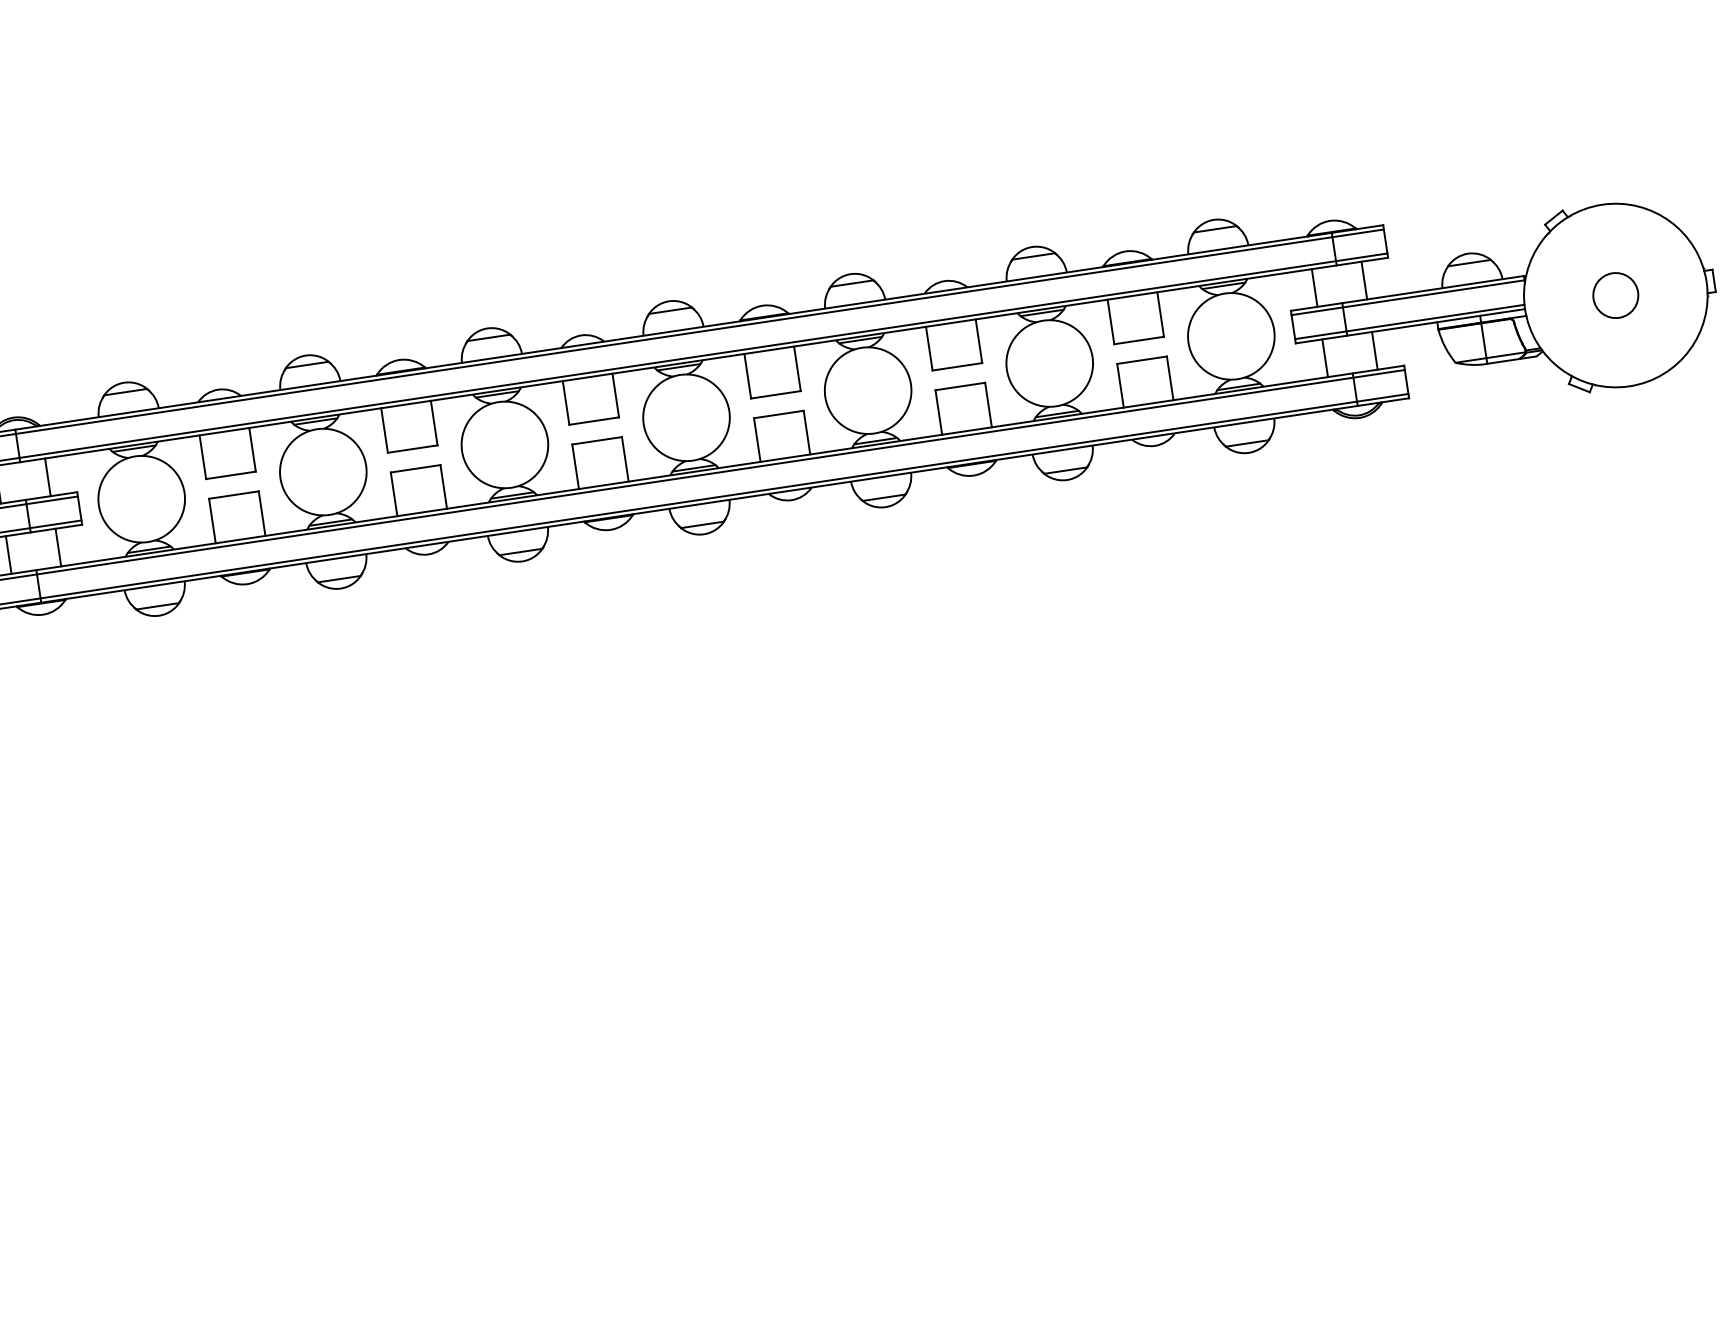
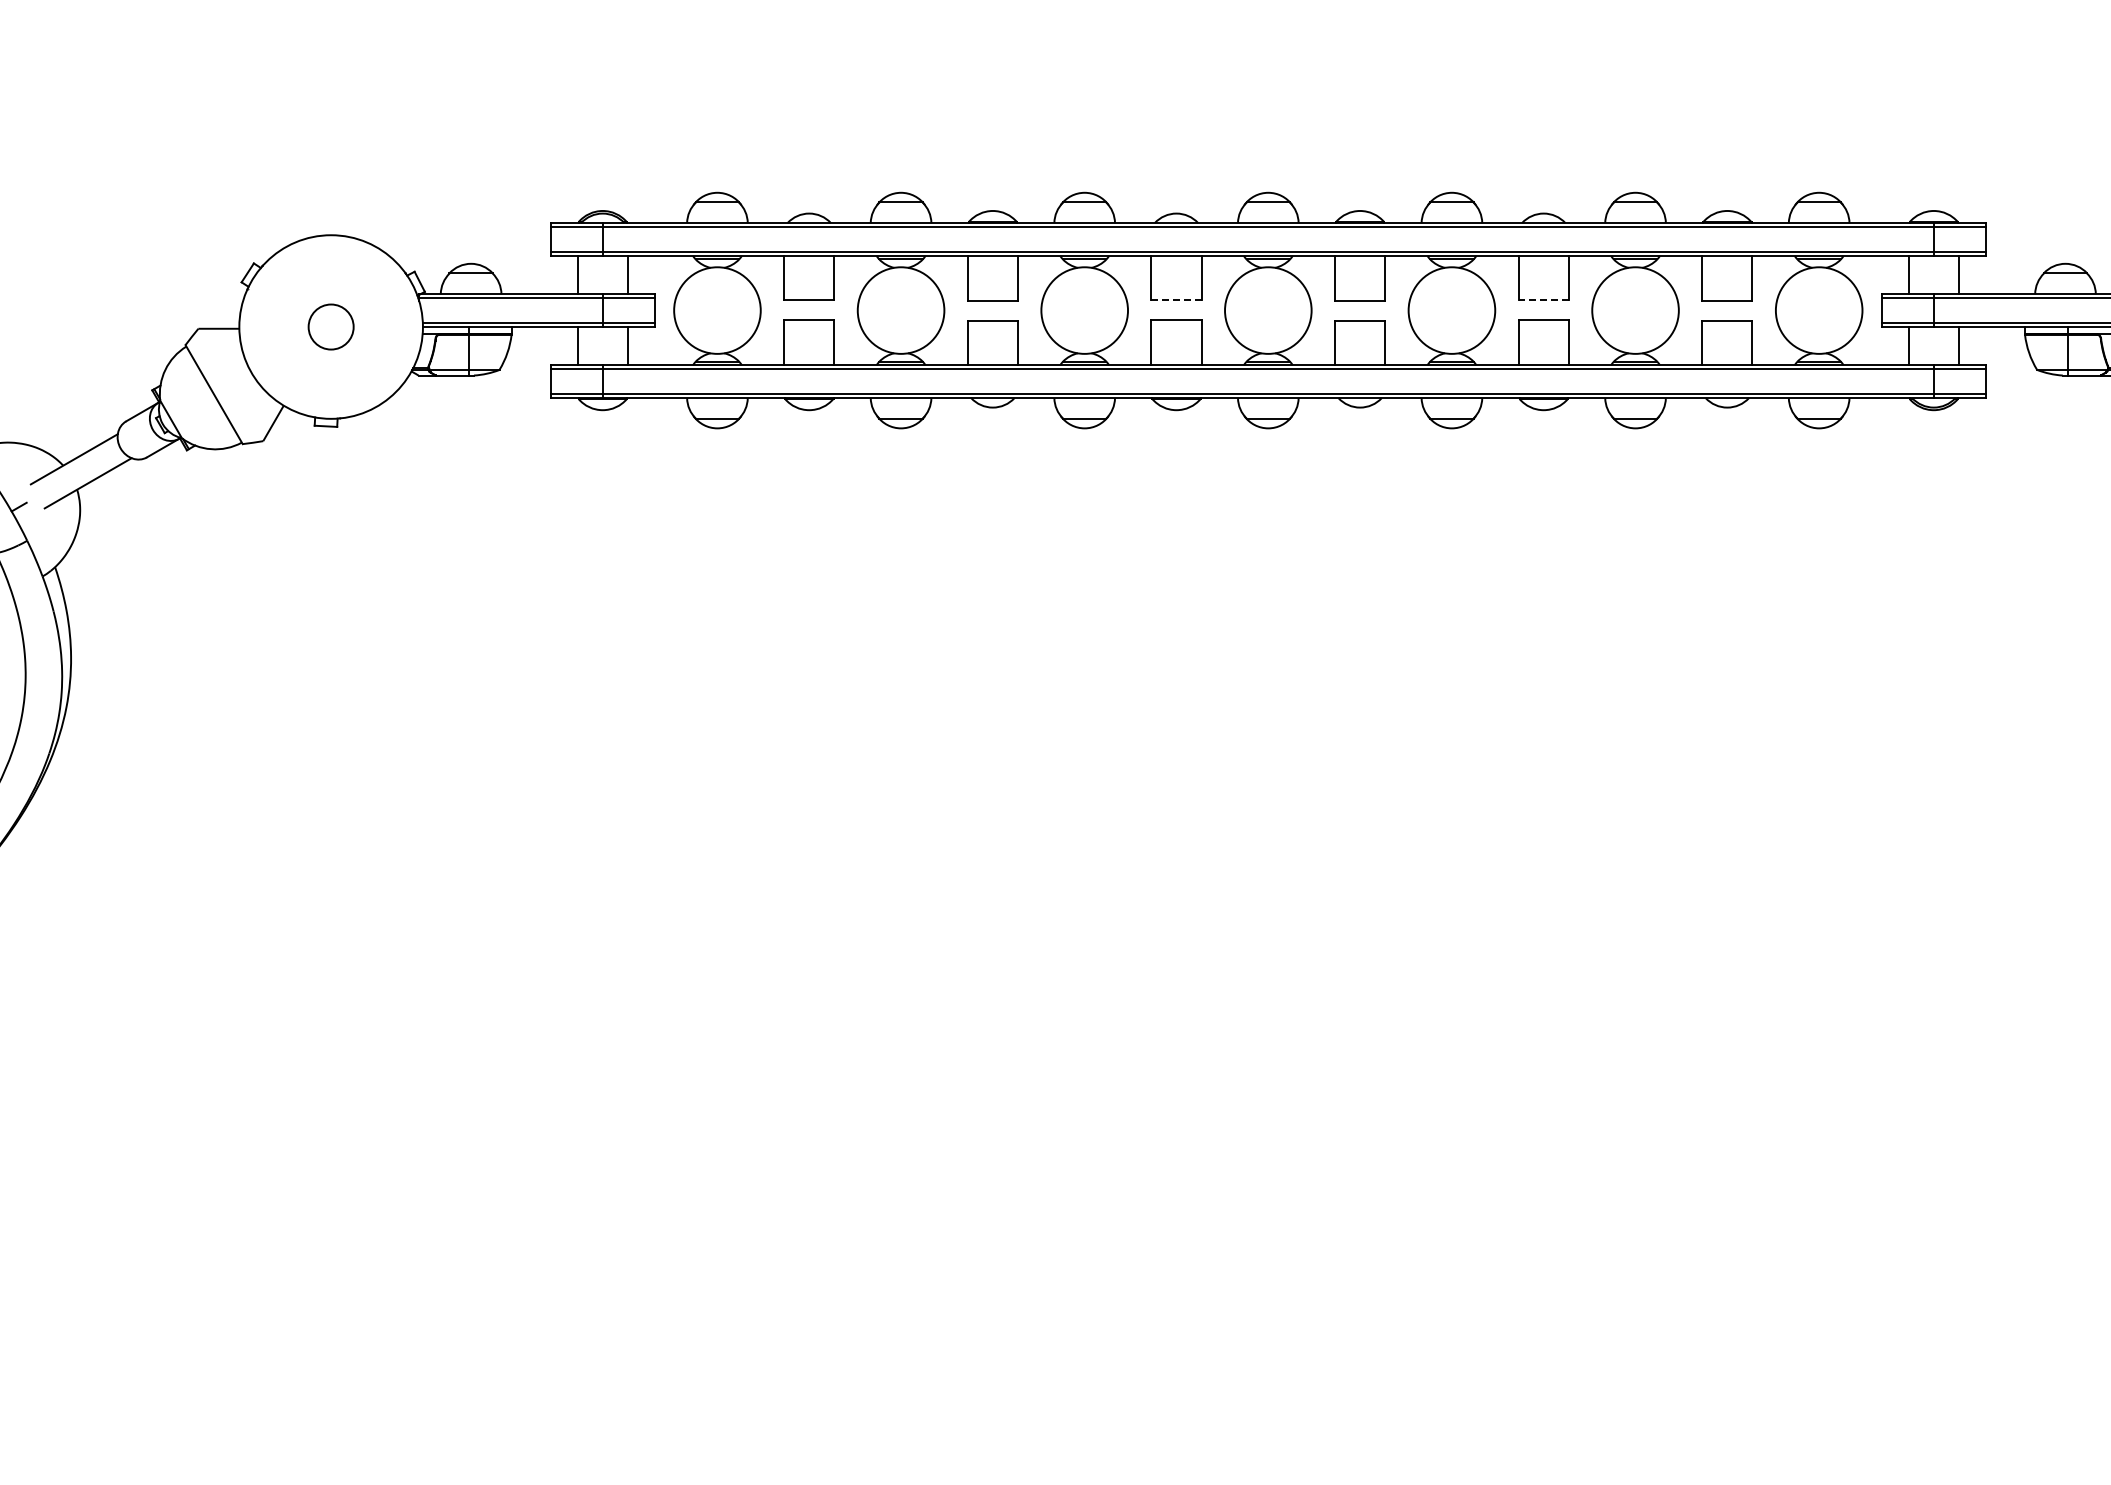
line: (957, 367) -> (1543, 300), solid -> dashed
line: (594, 421) -> (1176, 300), solid -> dashed

